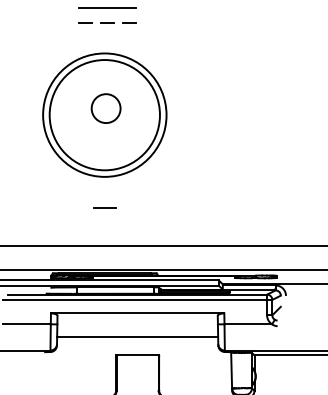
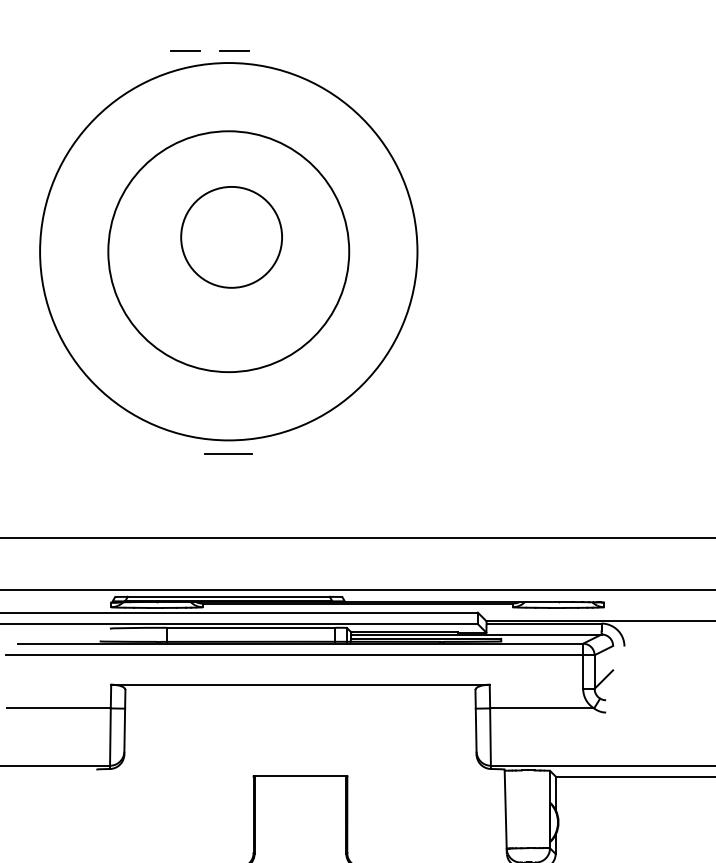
line: (107, 7) -> (234, 16), removed
line: (129, 22) -> (282, 49), removed
circle: (105, 108) -> (230, 237), size x1.6
circle: (104, 114) -> (228, 250), size x1.4
line: (137, 337) -> (300, 737), removed

